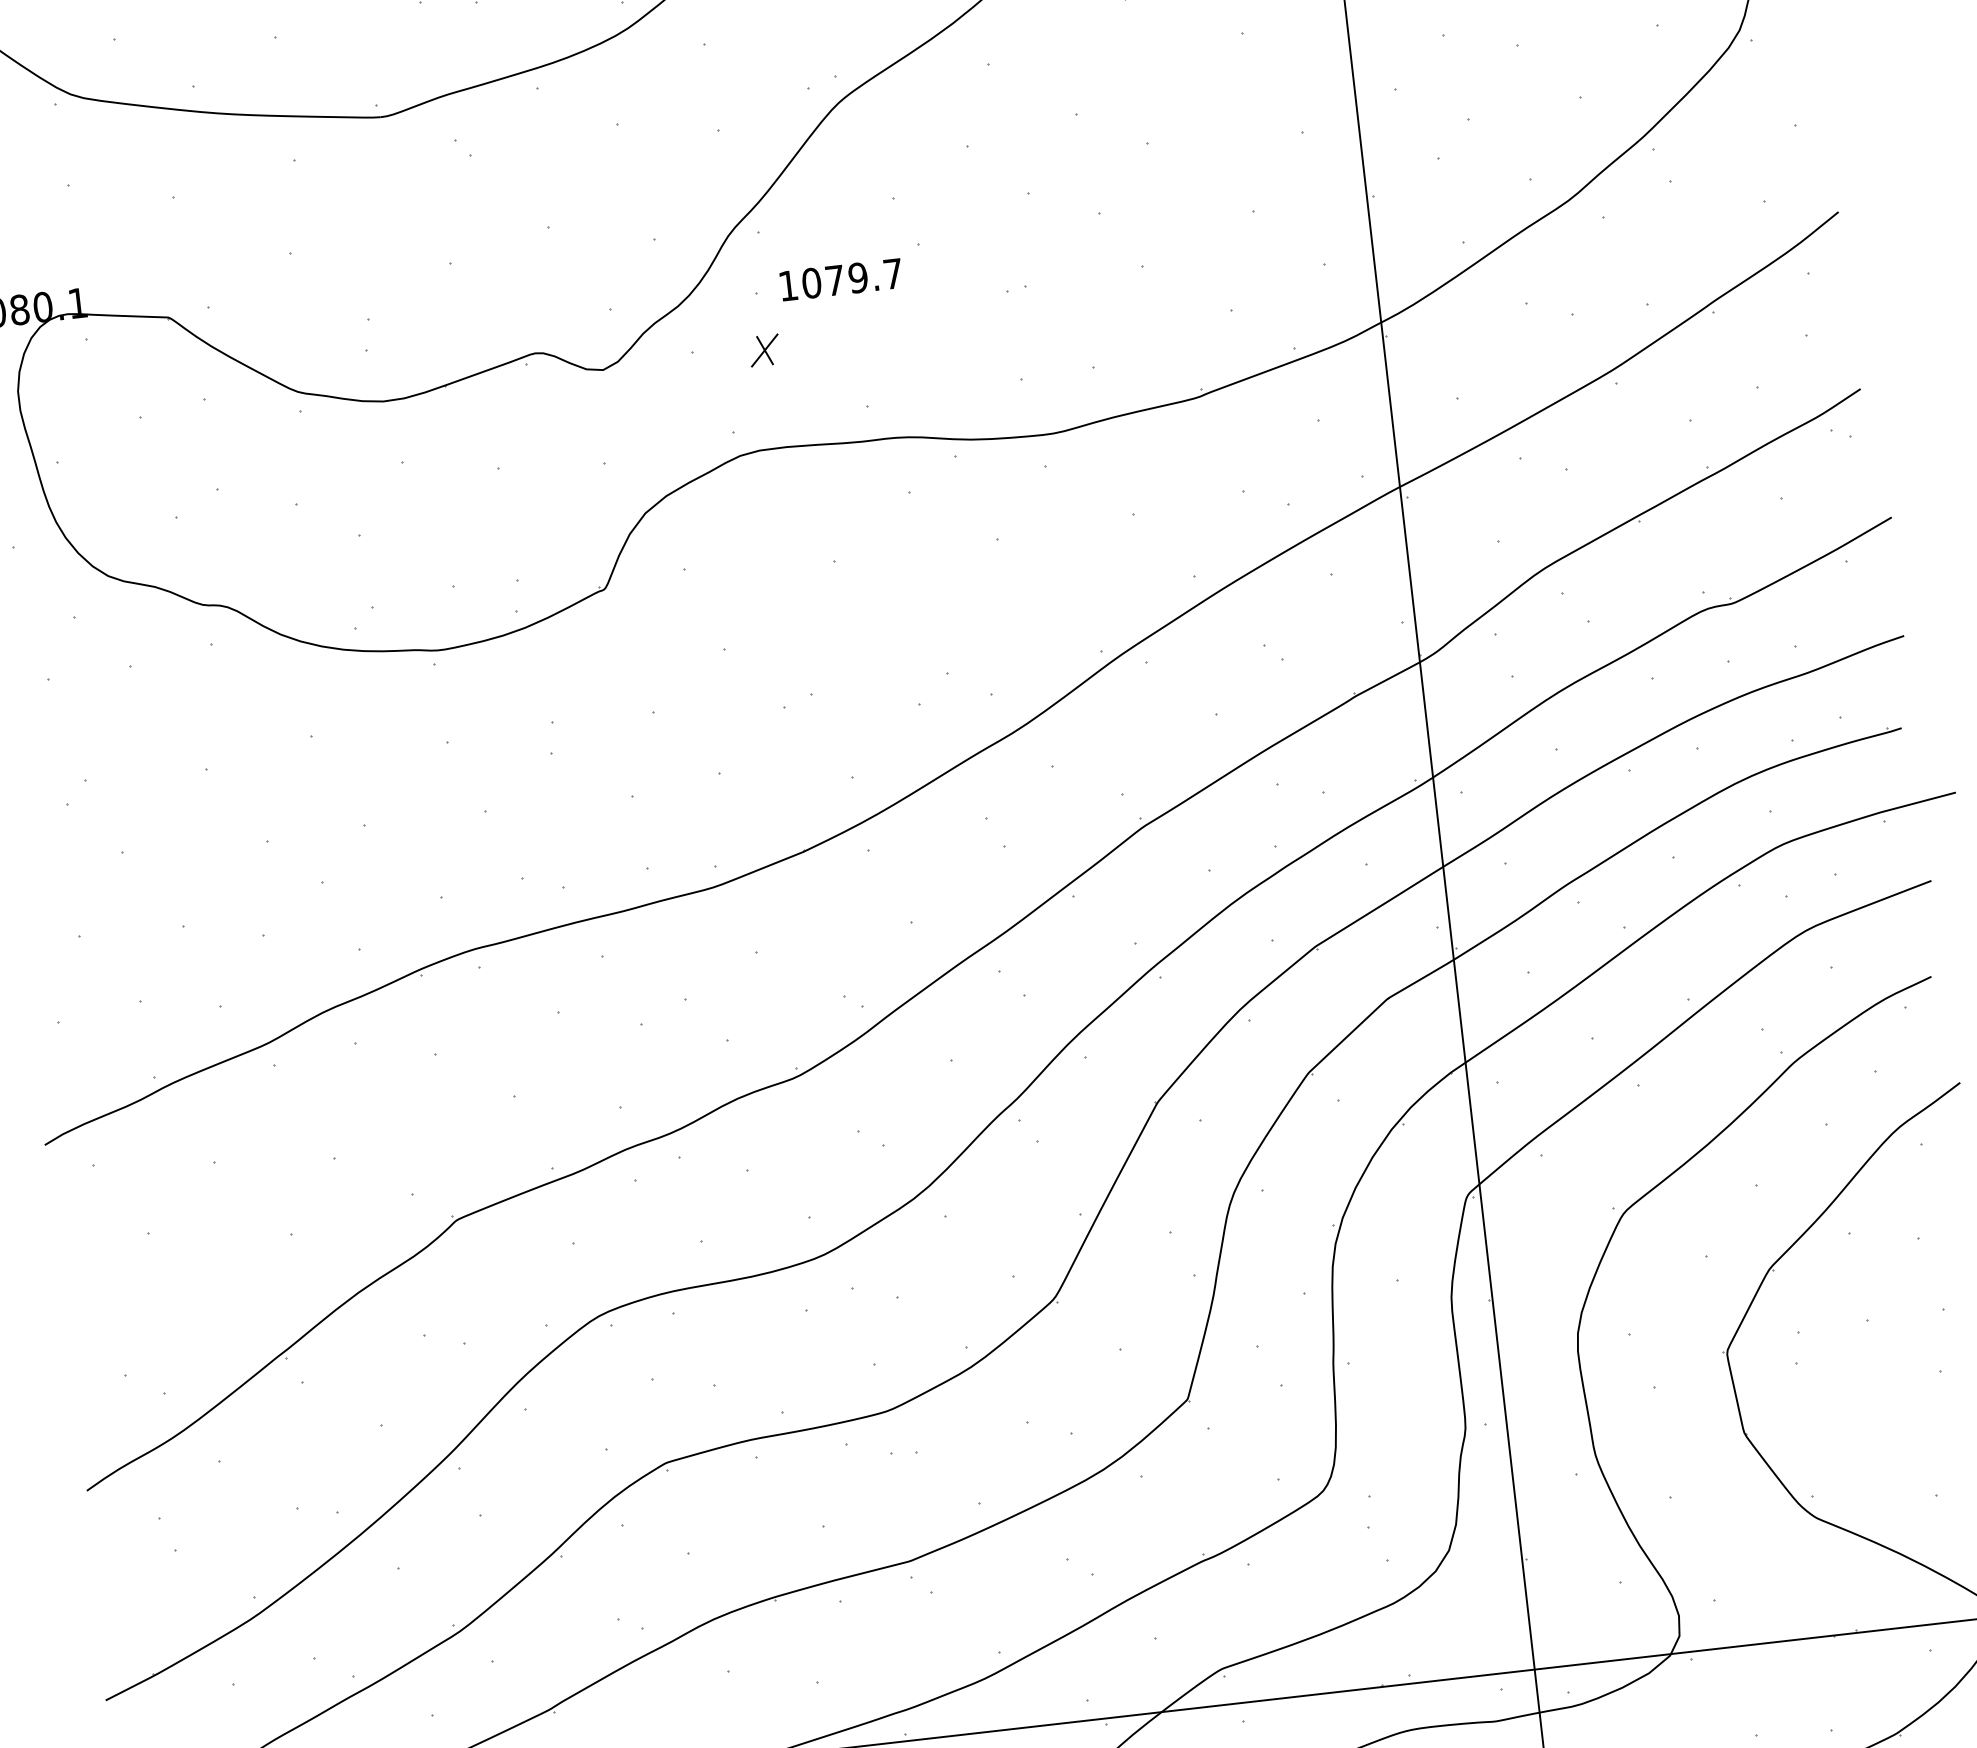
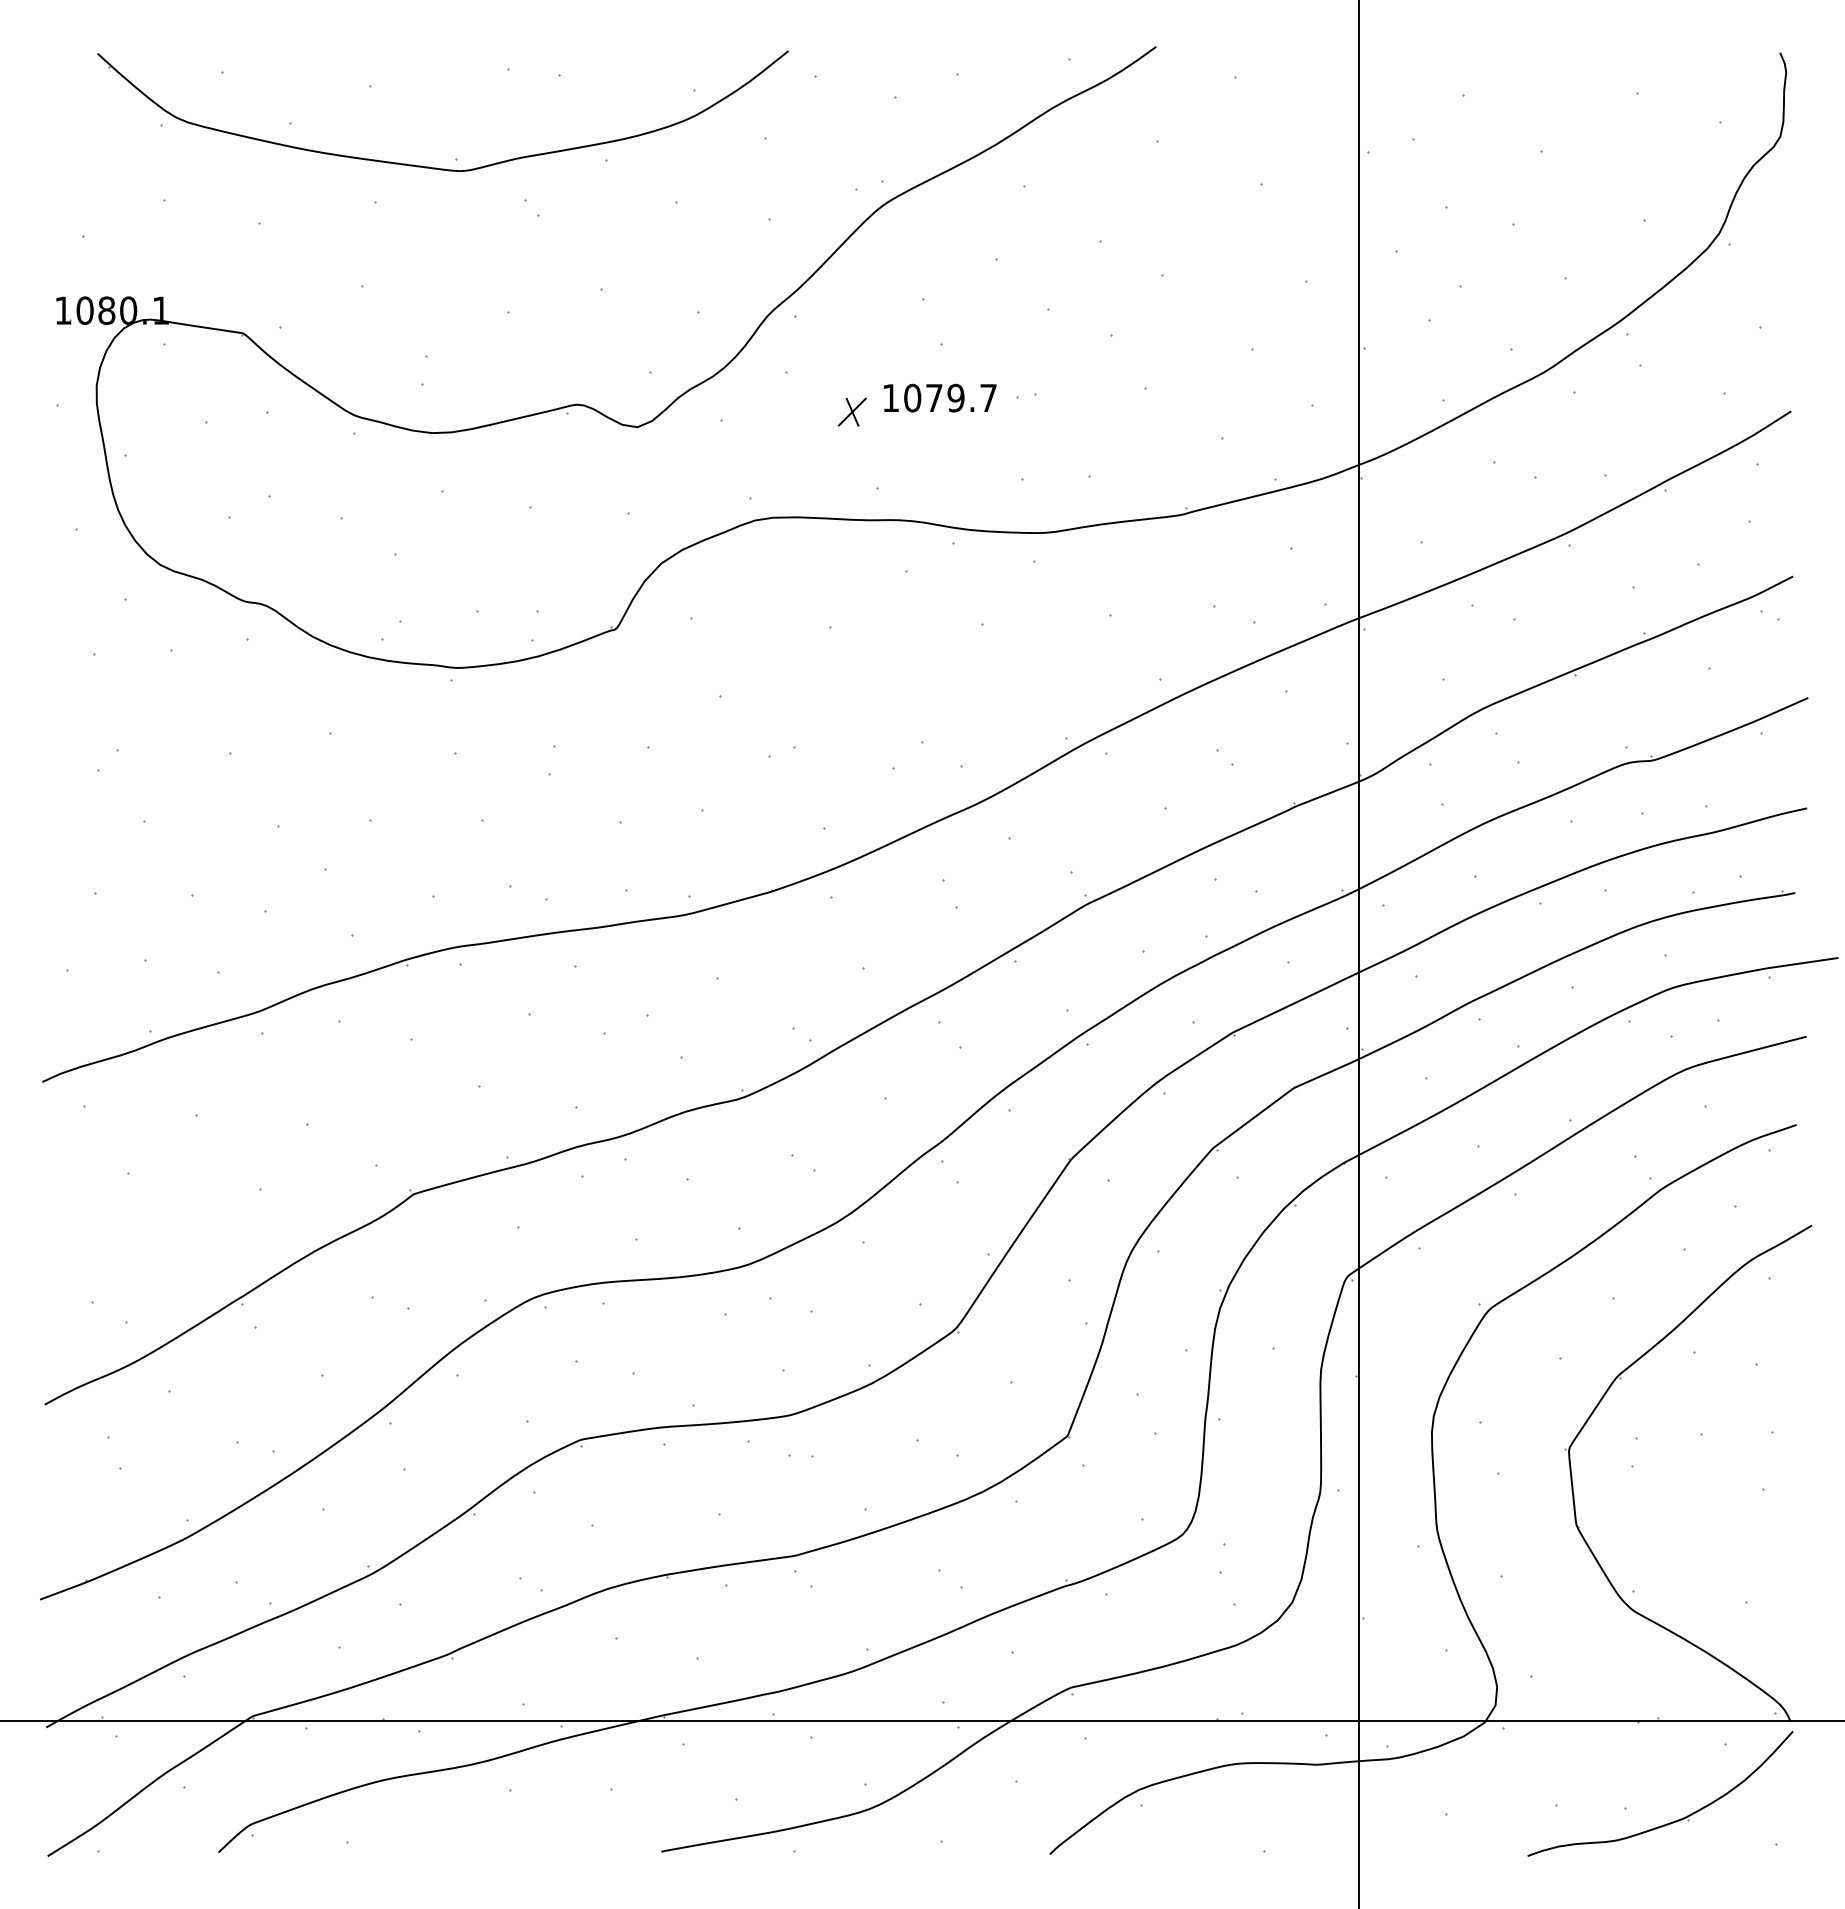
text: (841, 279) -> (940, 397), moved
part: (763, 349) -> (851, 411), moved

